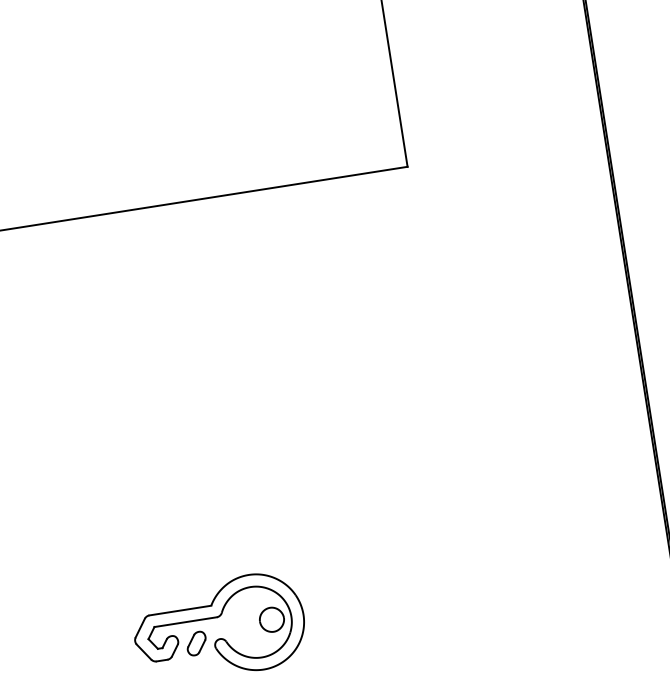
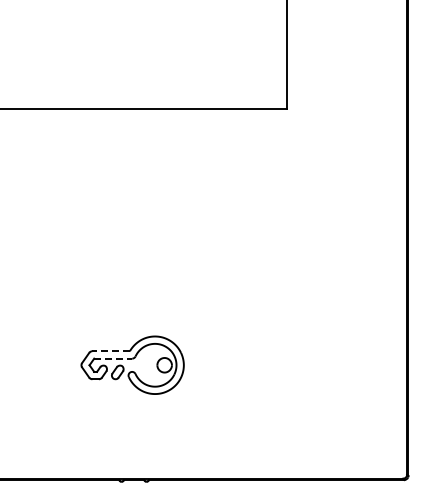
line: (181, 610) -> (111, 351), solid -> dashed
line: (186, 621) -> (113, 358), solid -> dashed

